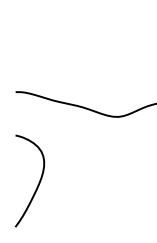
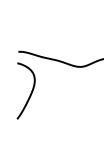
curve: (37, 183) -> (30, 92), moved

